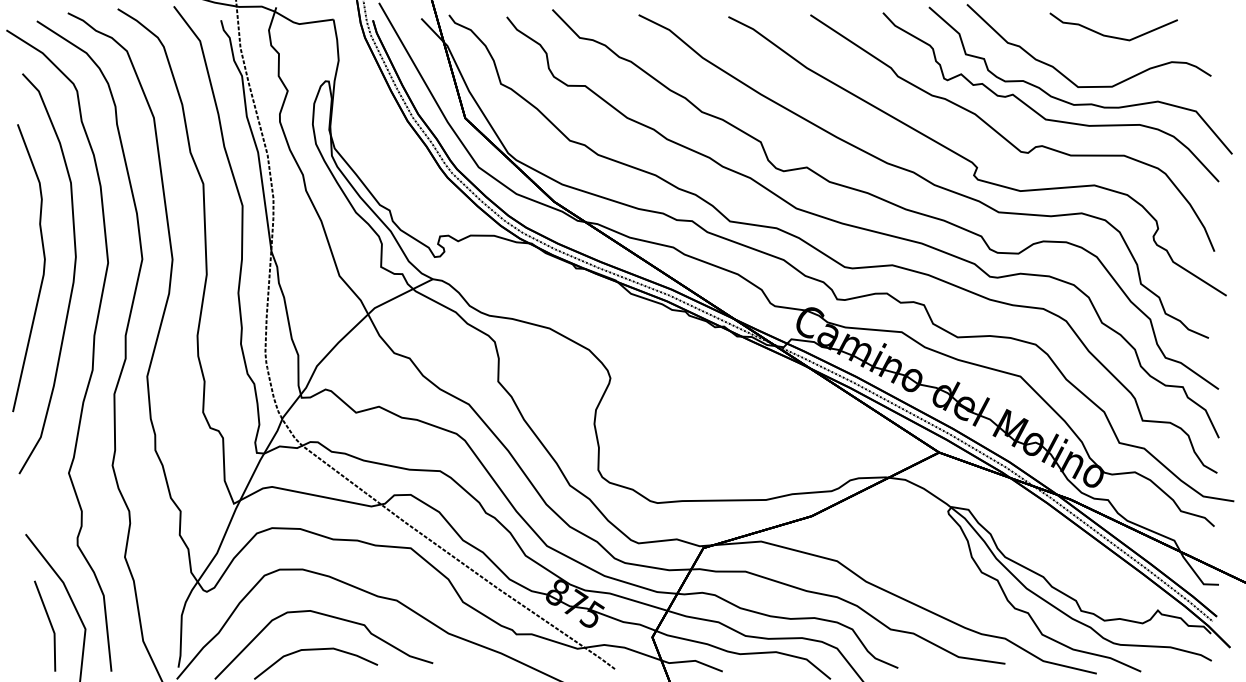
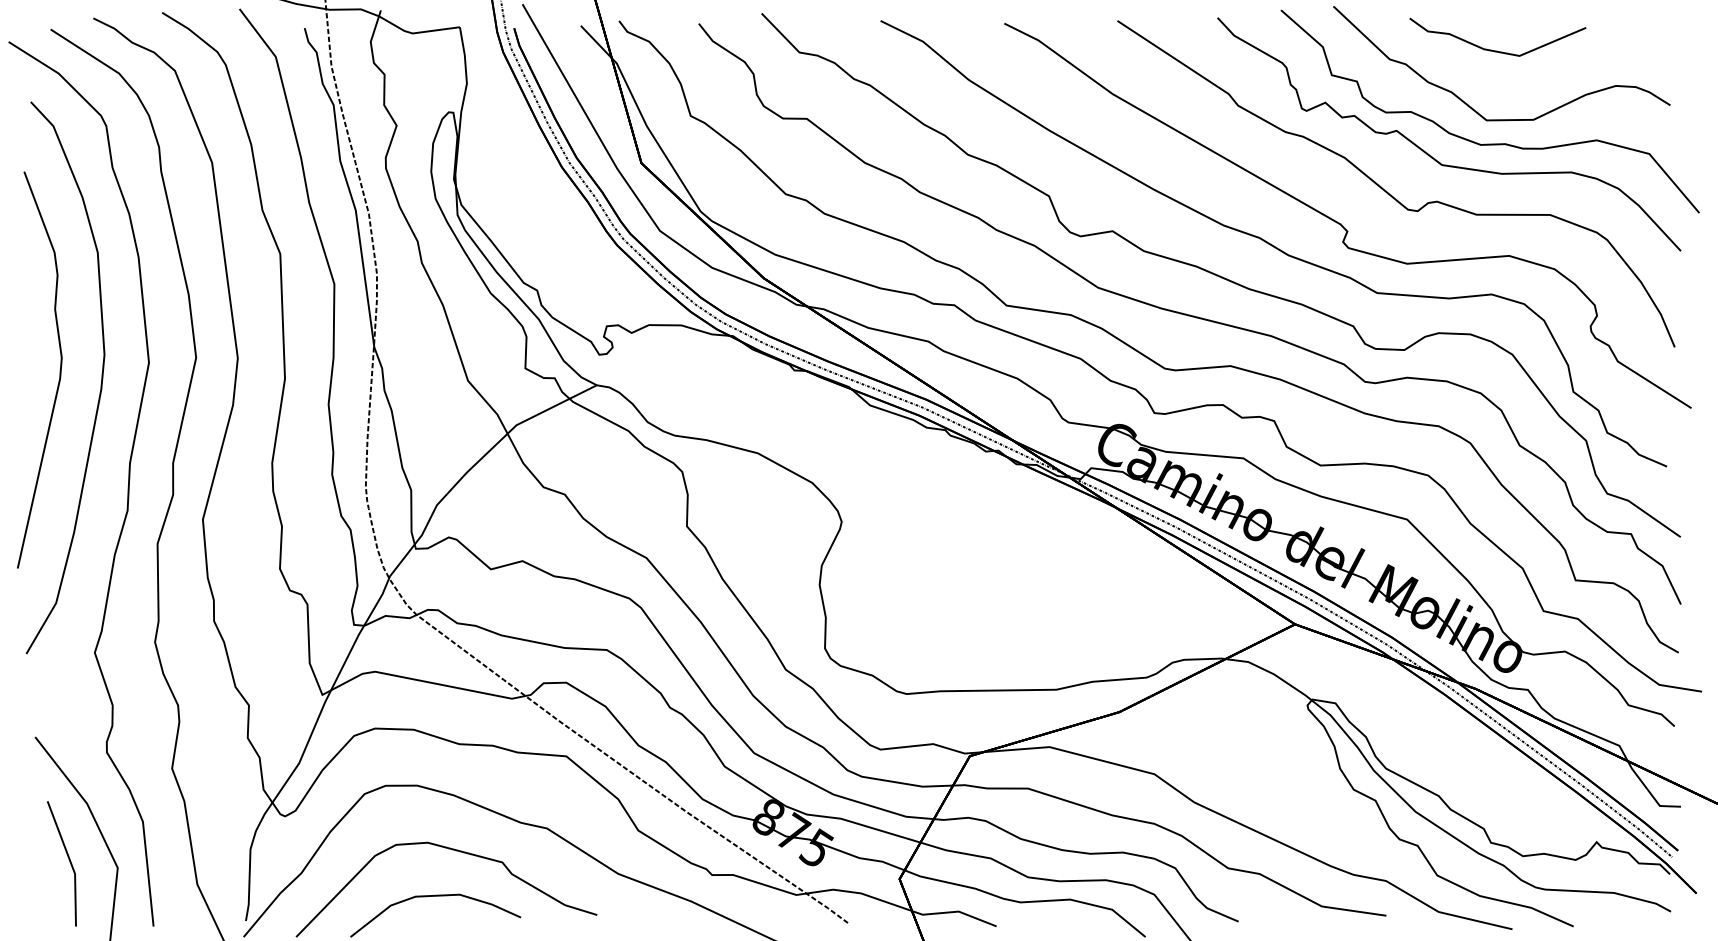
part: (1113, 36) -> (1497, 50), moved

